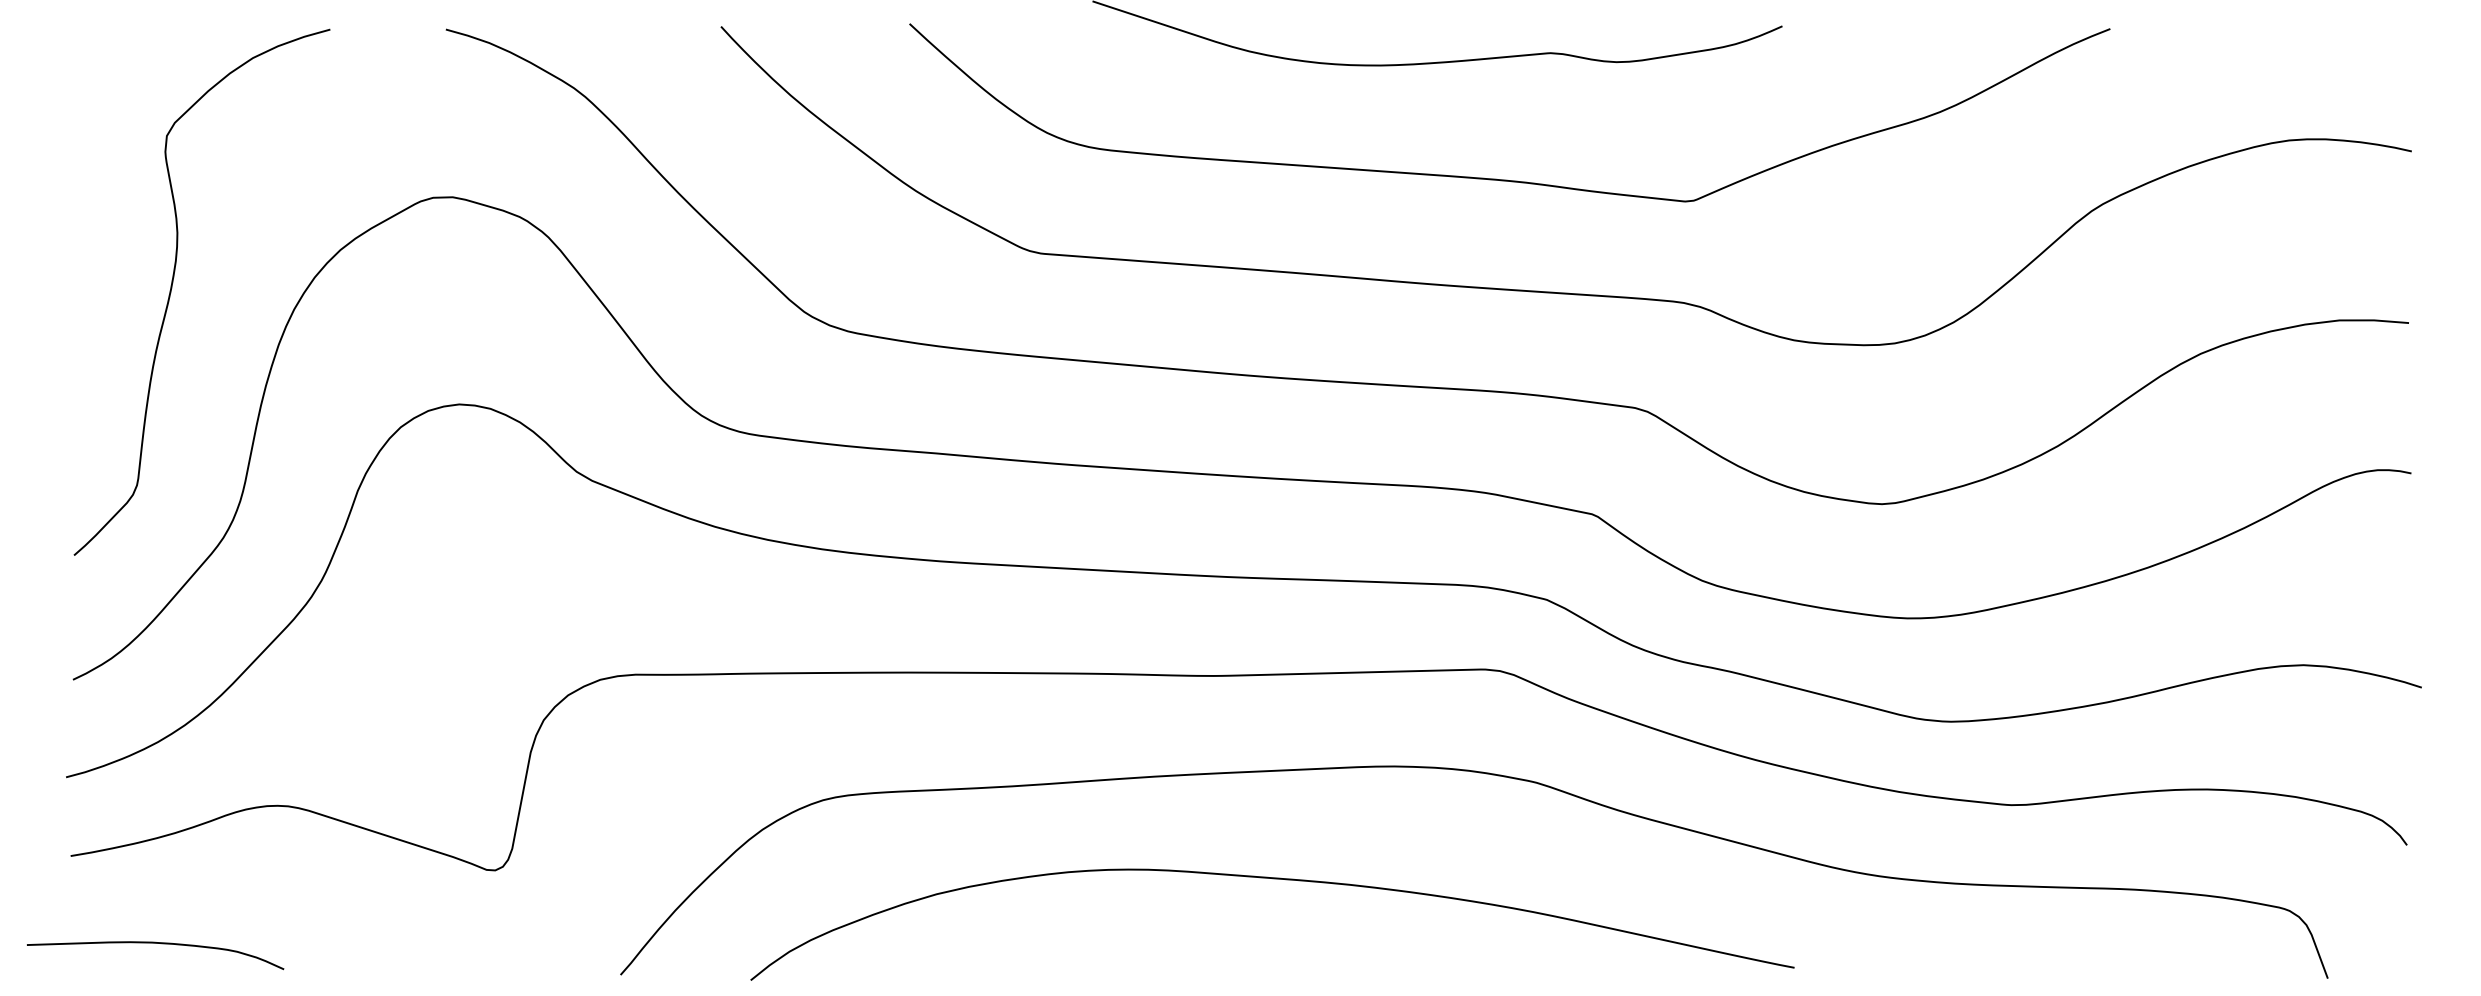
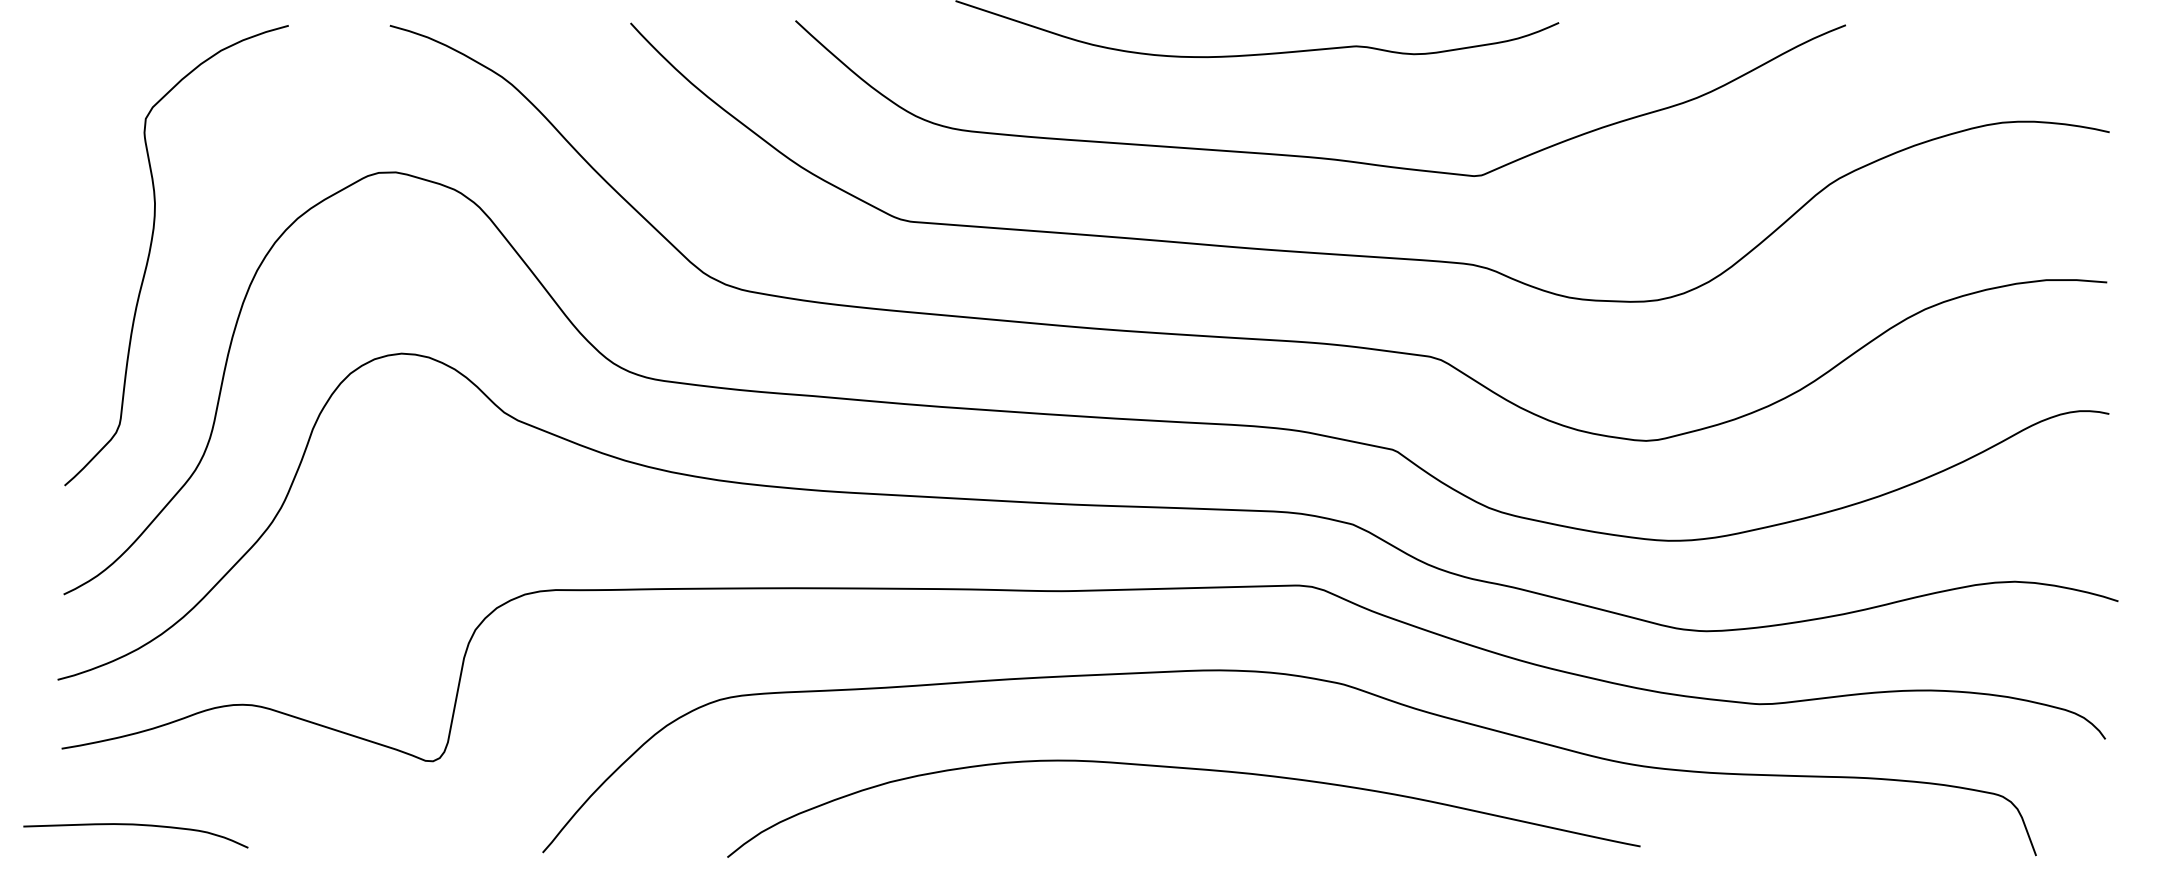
curve: (1272, 879) -> (1183, 769), moved

